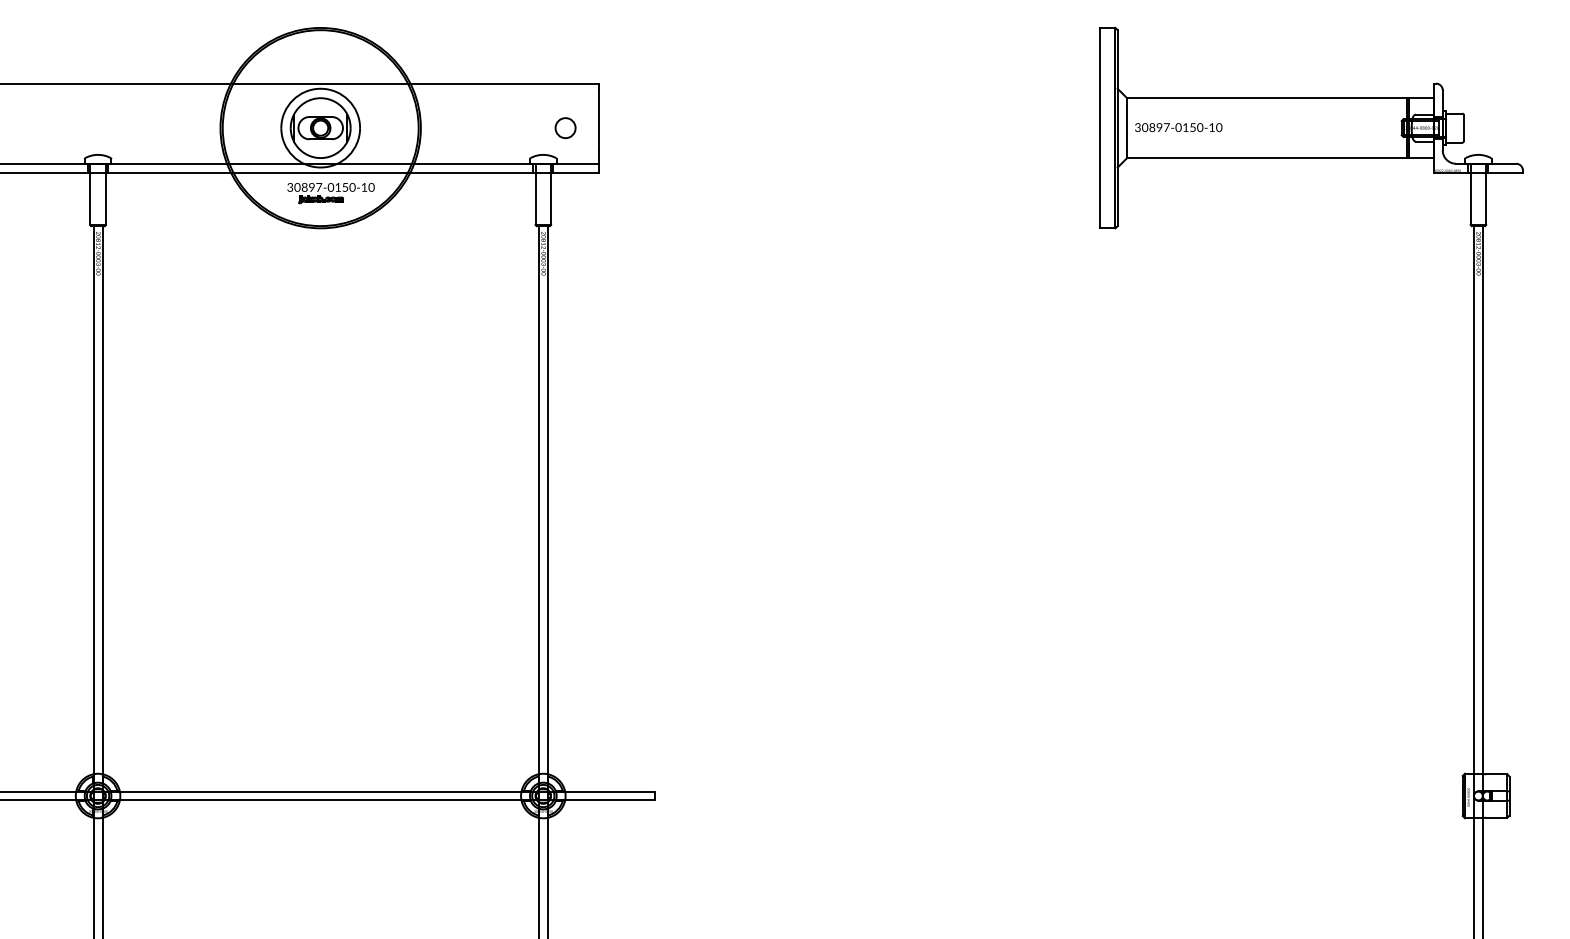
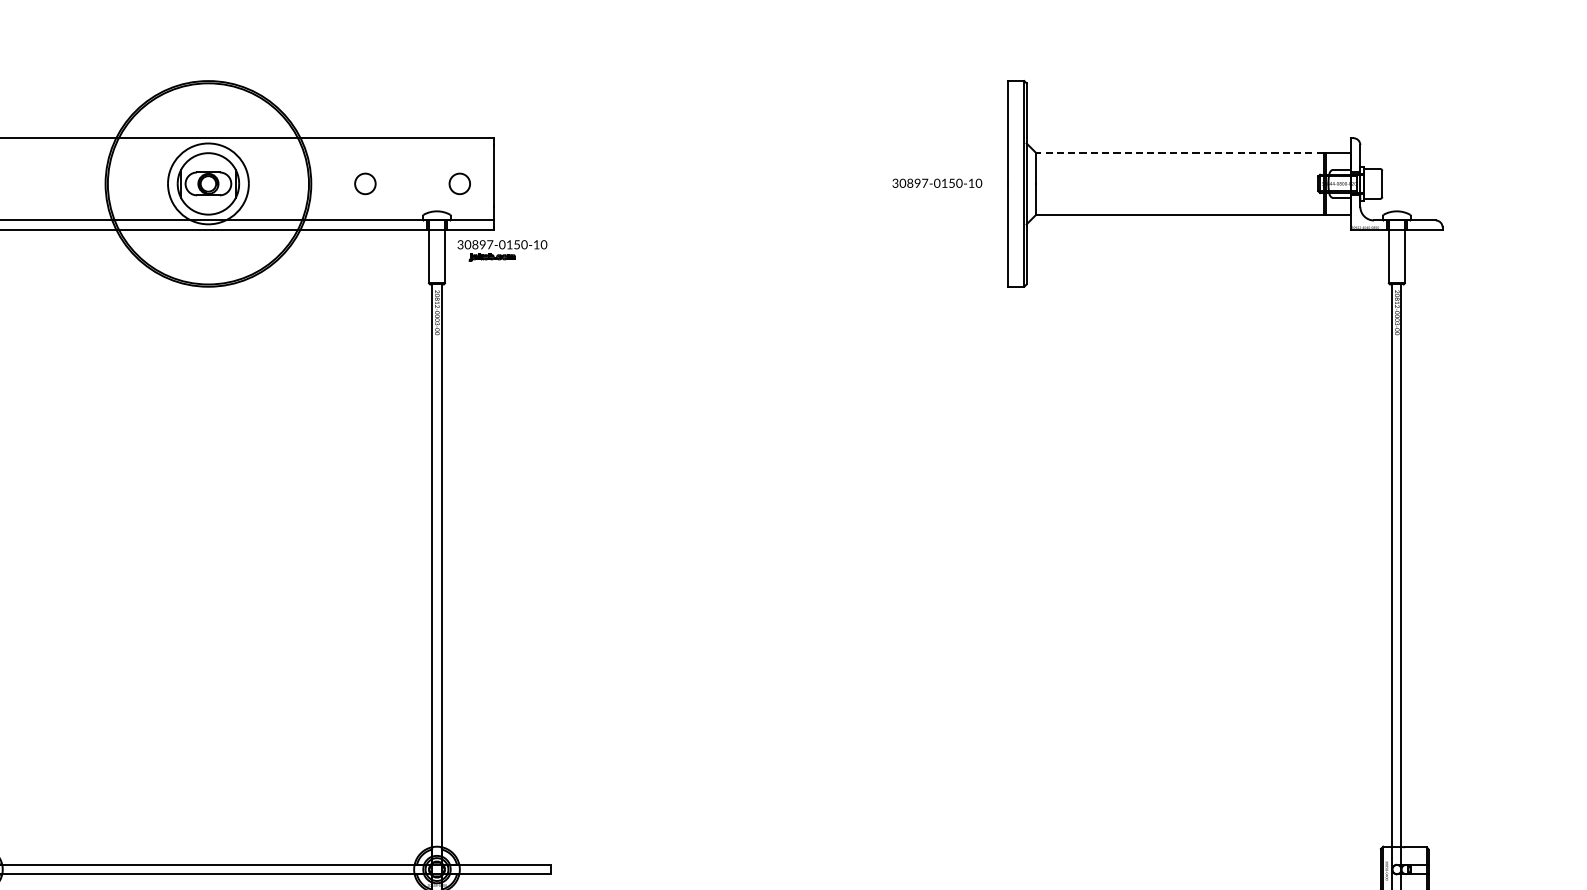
line: (1267, 98) -> (1180, 153), solid -> dashed
circle: (473, 127) -> (365, 183), added
text: (1178, 127) -> (937, 183), moved
part: (330, 193) -> (501, 251), moved

